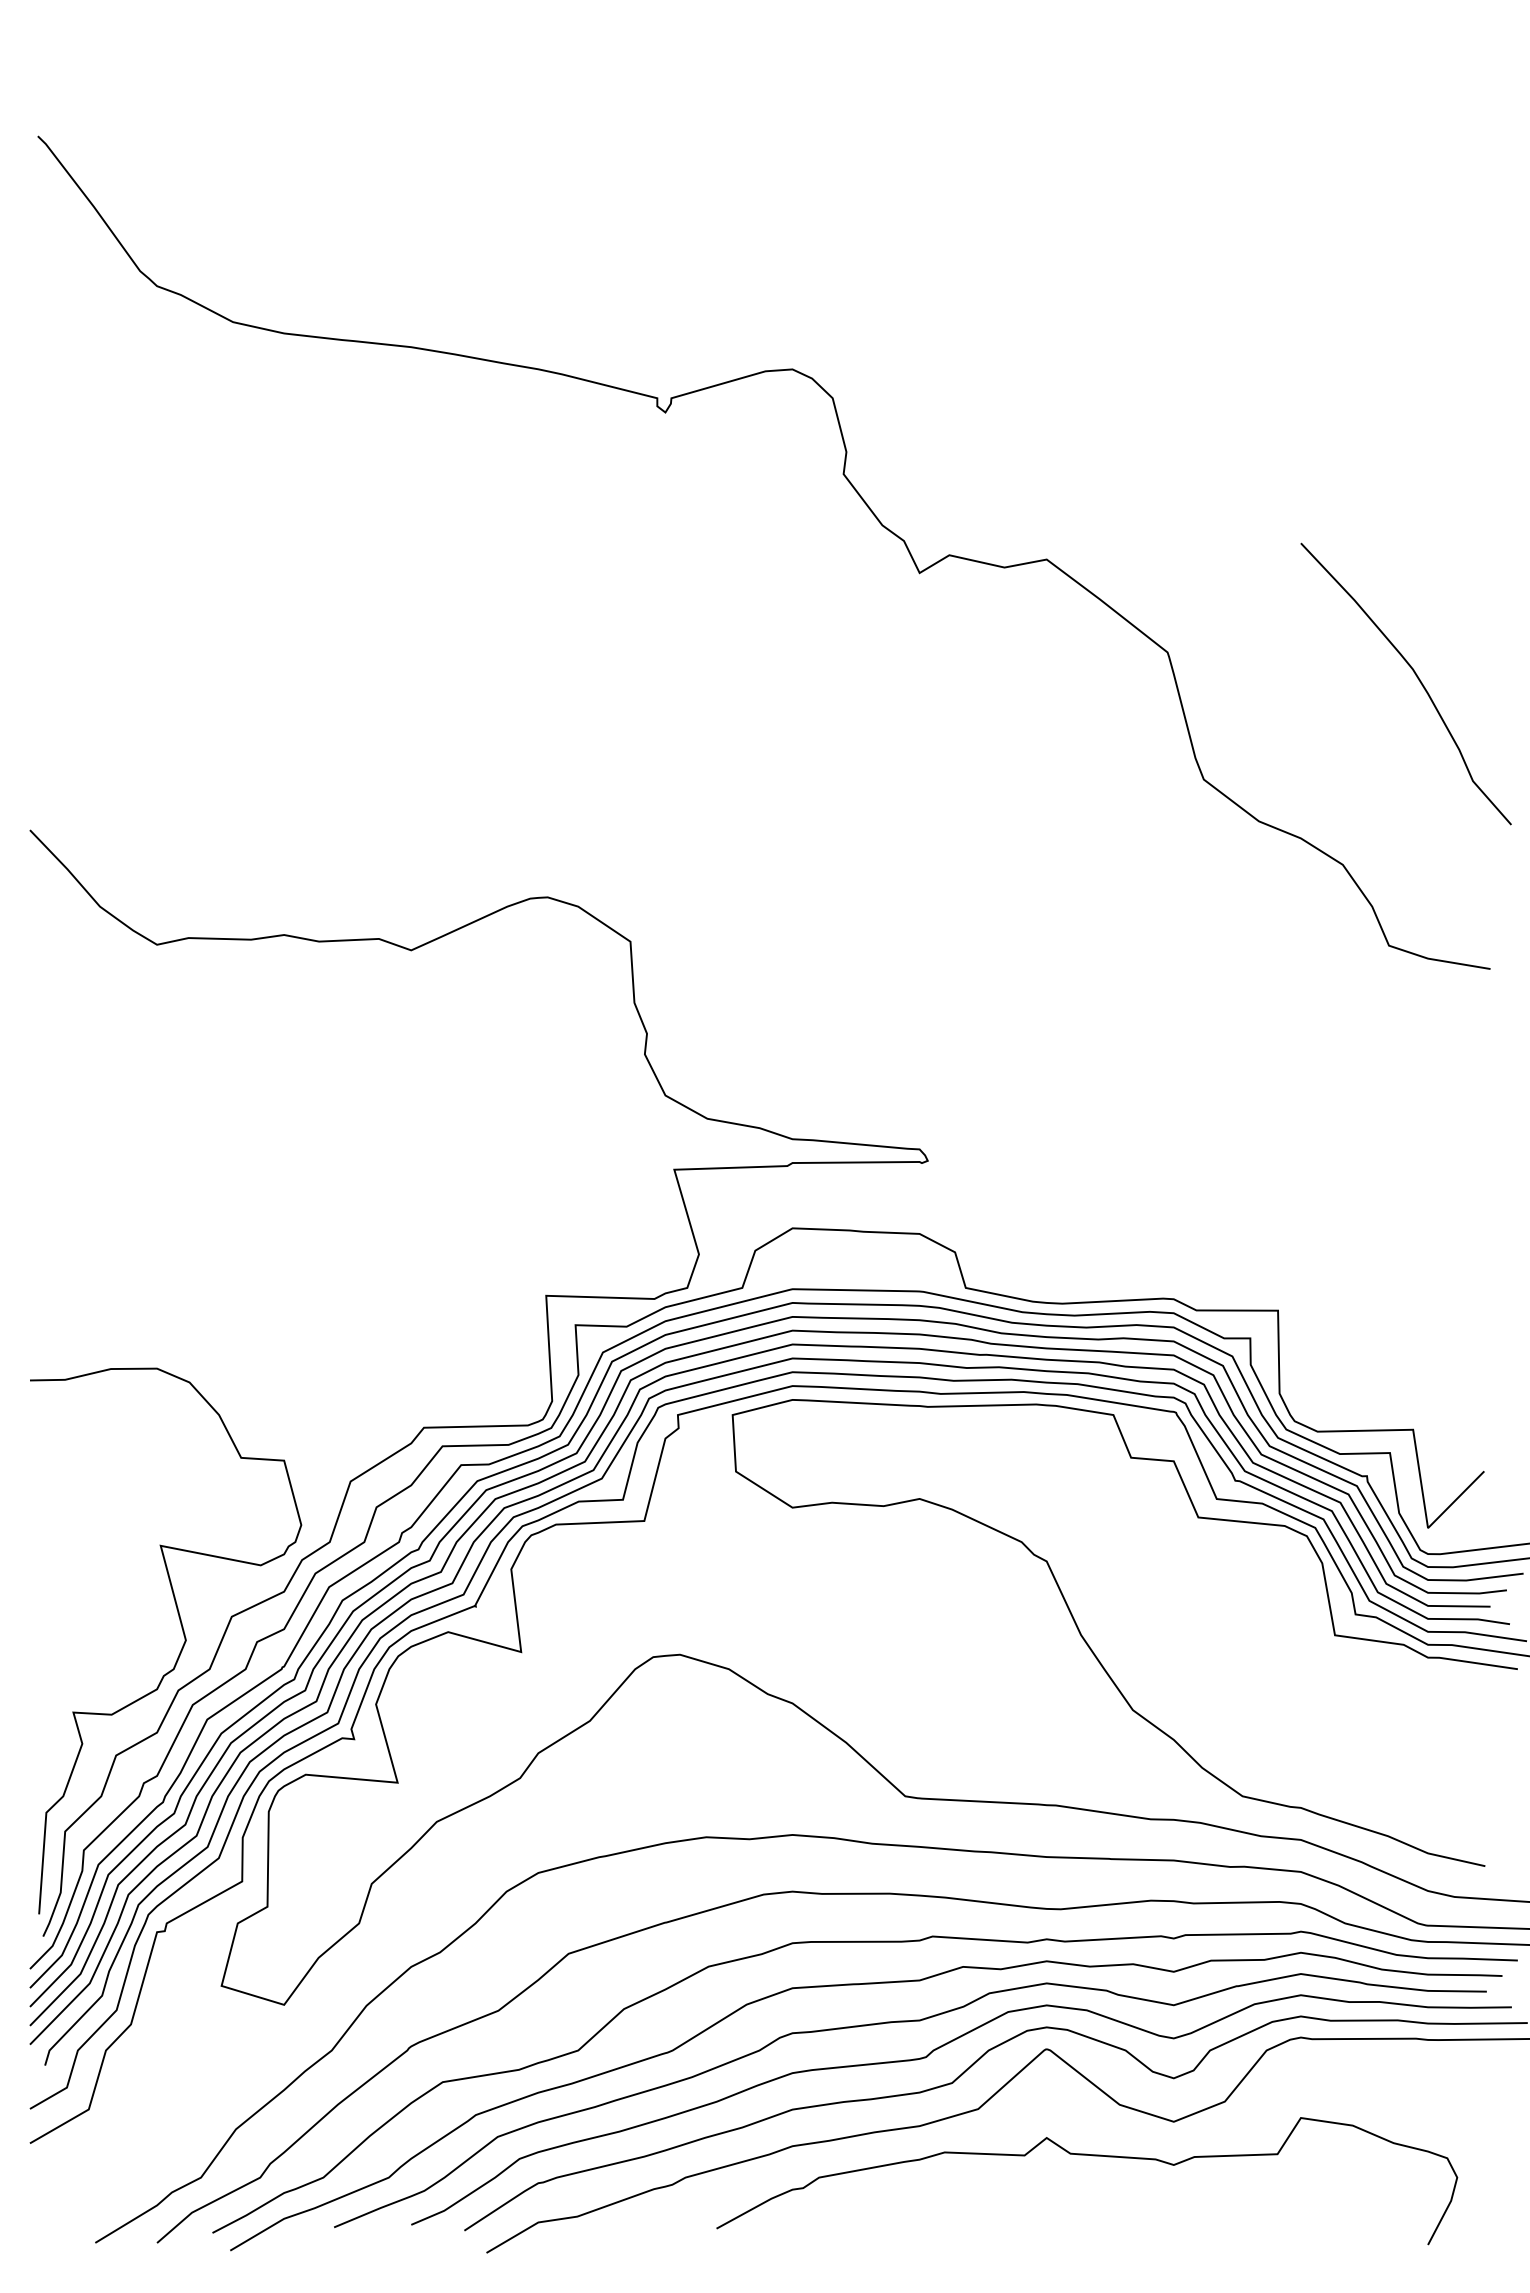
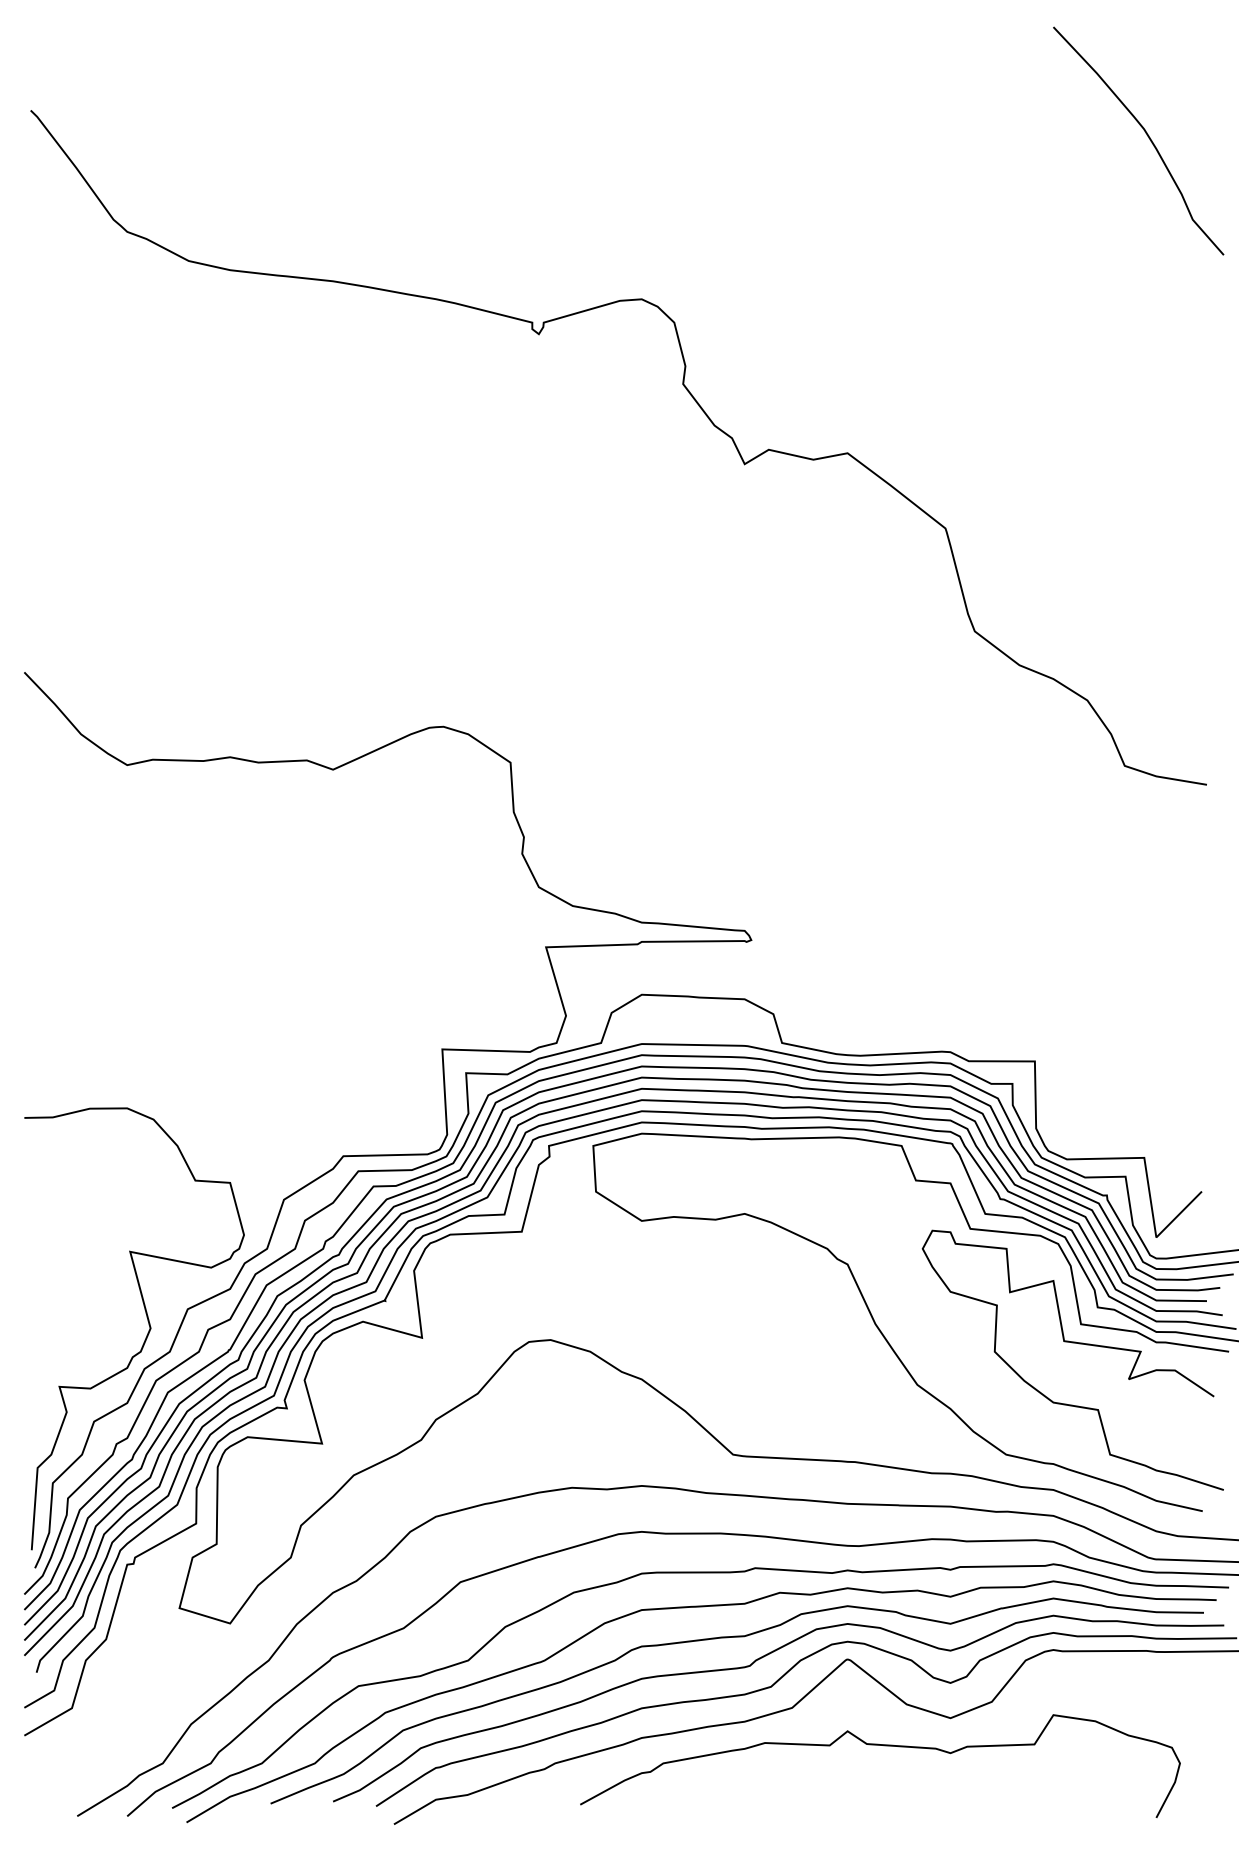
curve: (1416, 677) -> (1147, 135), moved
curve: (1329, 1659) -> (1076, 1343), added

